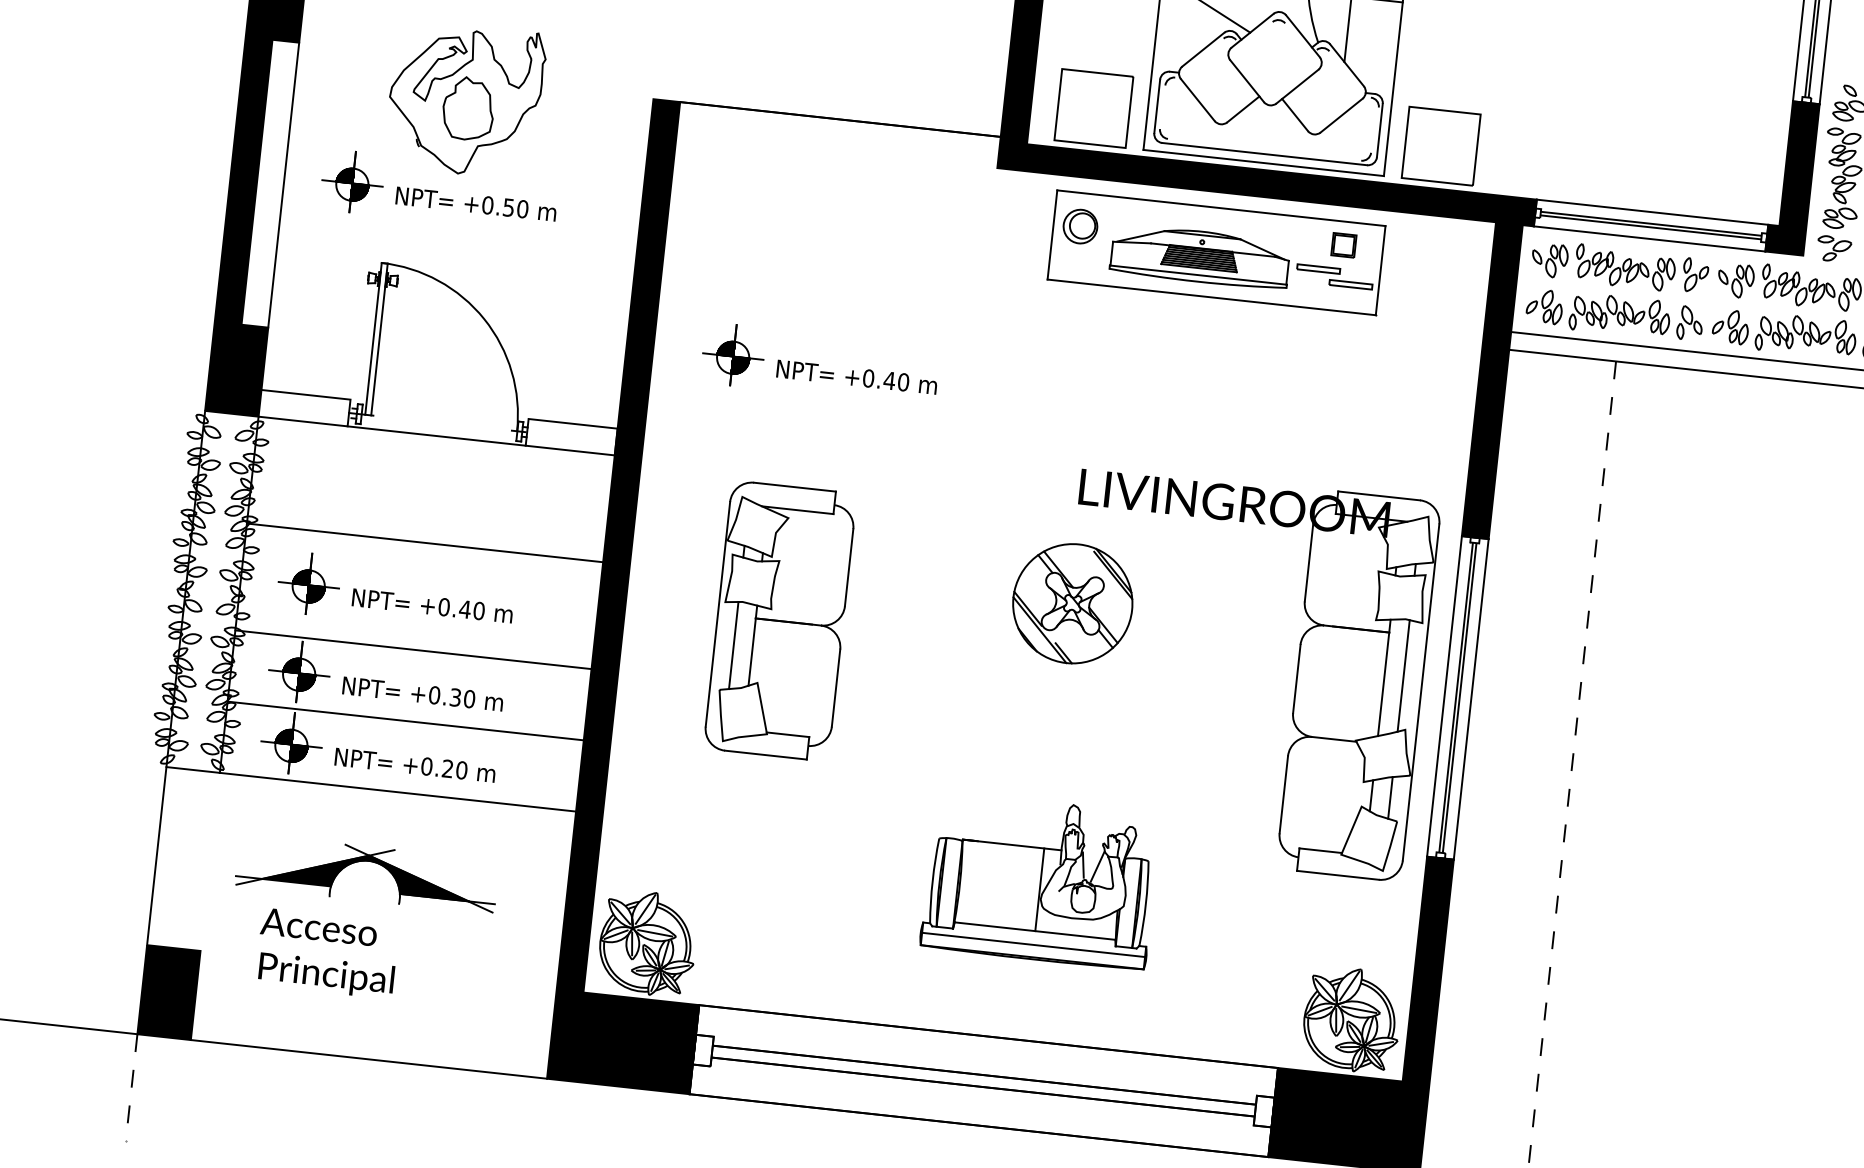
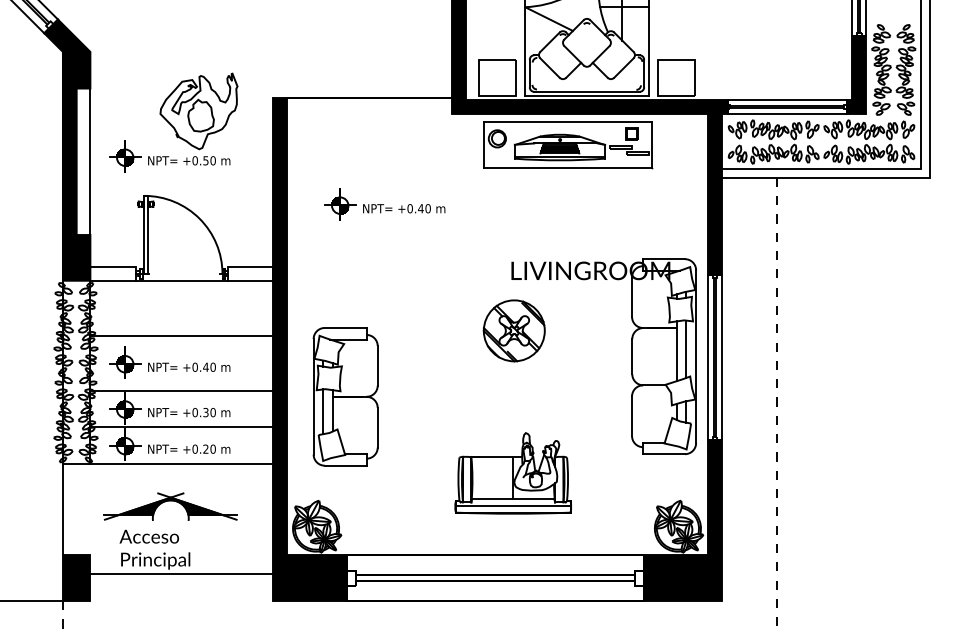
part: (464, 99) -> (198, 111), moved
part: (819, 364) -> (384, 204), moved
part: (779, 620) -> (345, 396), moved
line: (368, 1059) -> (181, 574), moved

